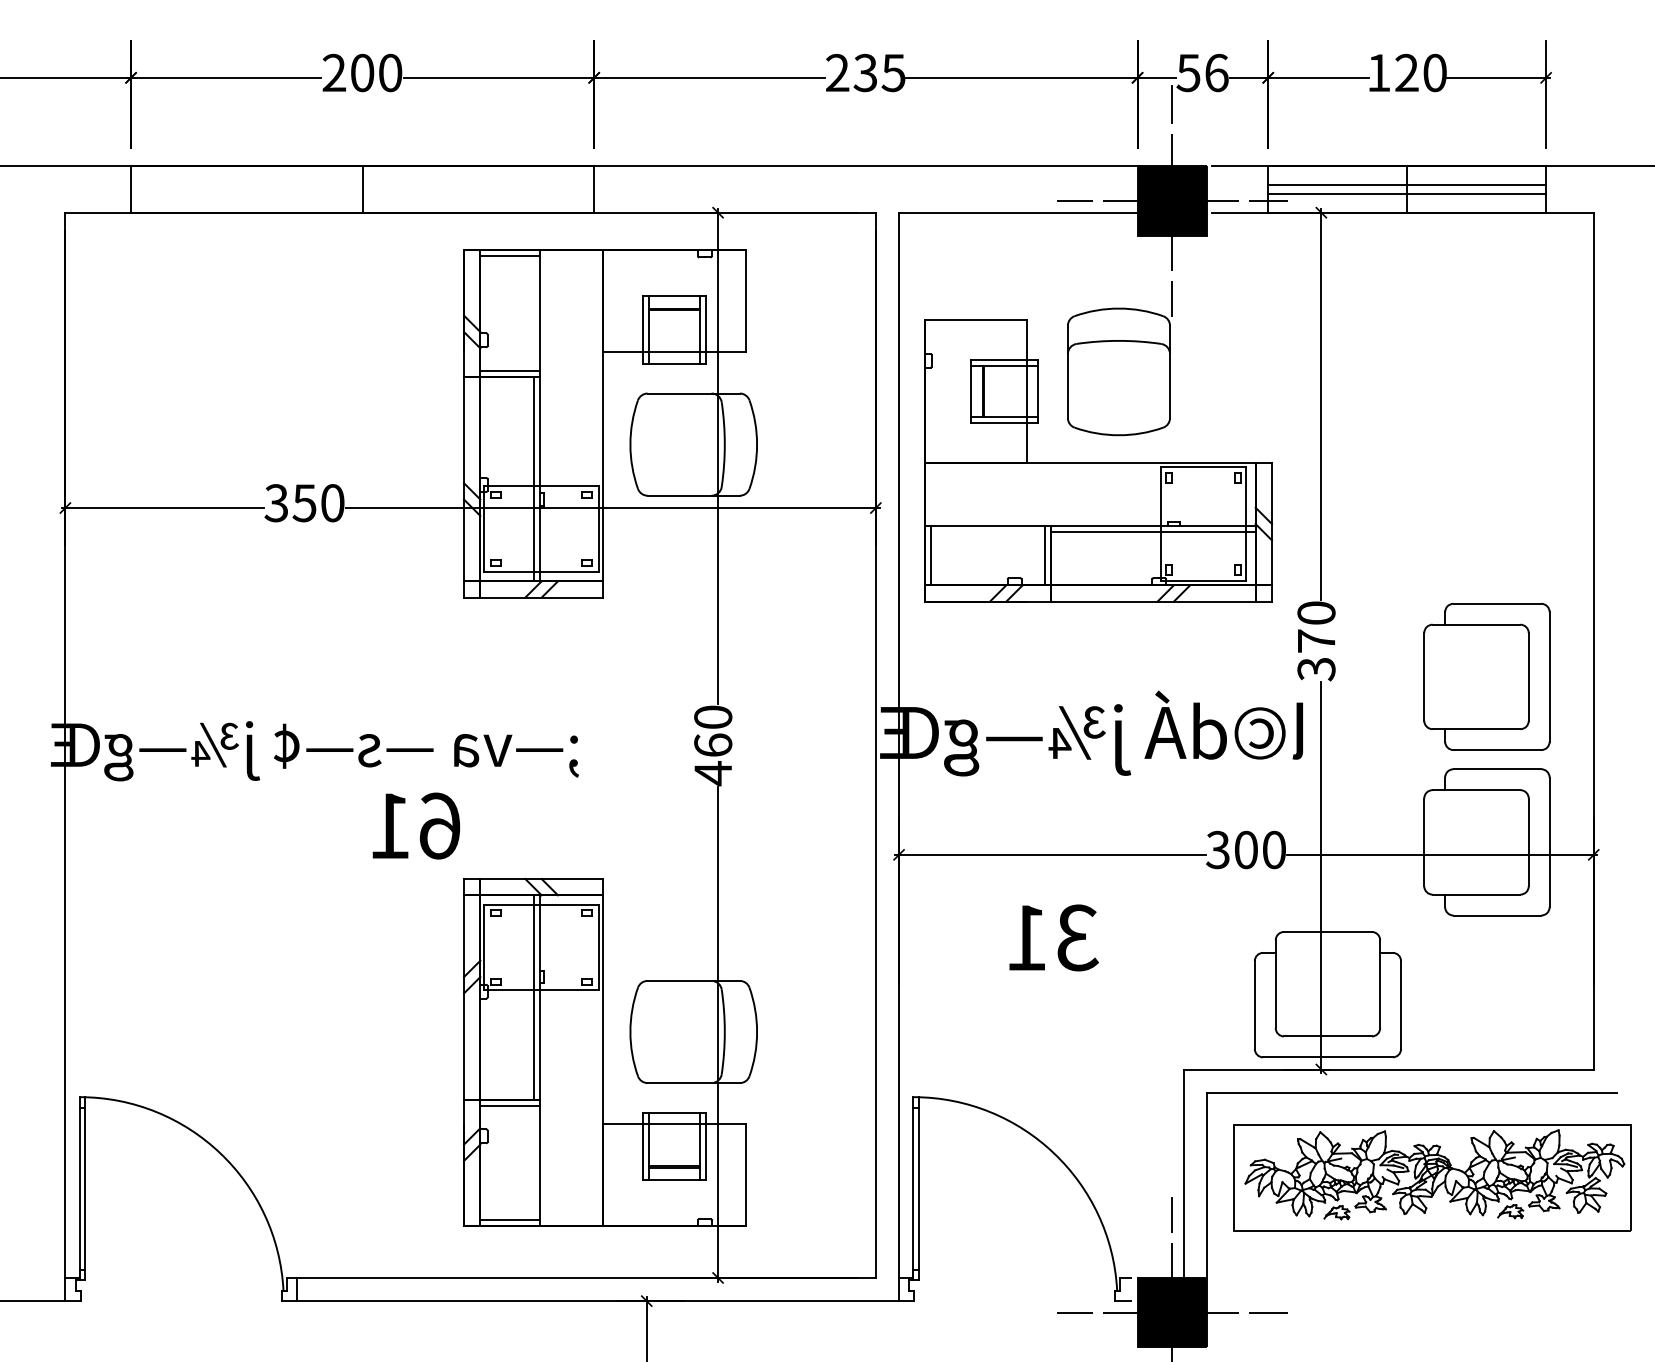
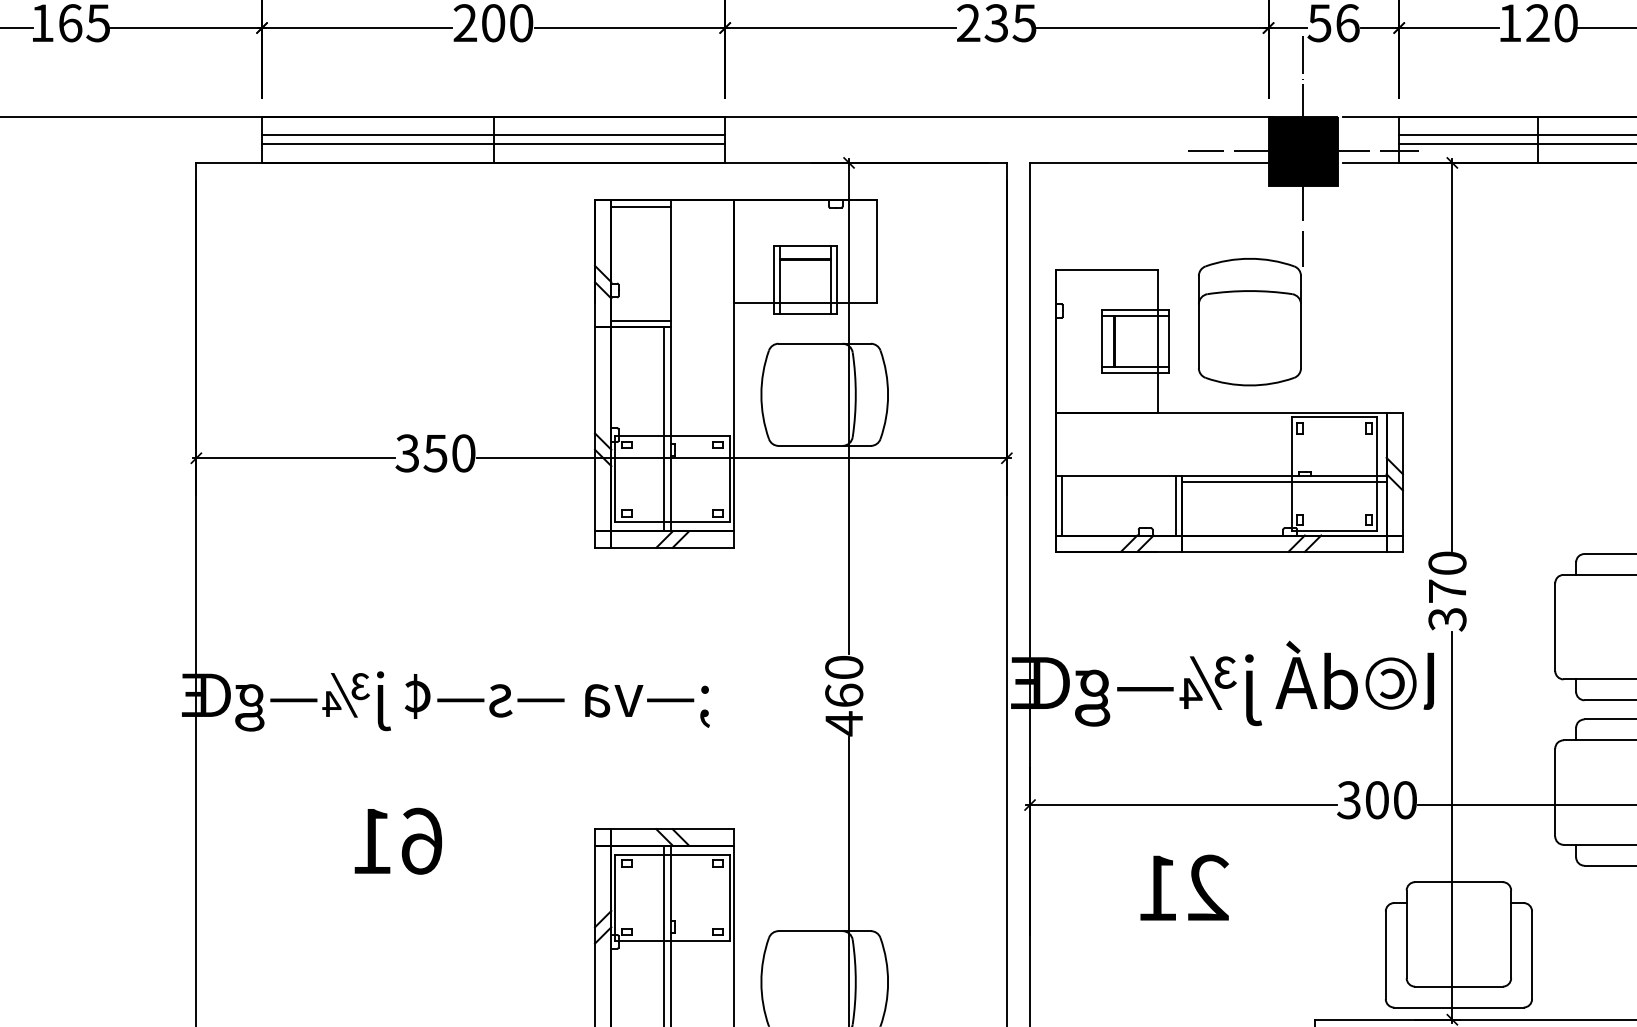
line: (362, 184) -> (493, 134), added
line: (362, 194) -> (493, 144), added
text: (416, 825) -> (398, 840), moved
text: (1077, 937) -> (1208, 887), 31 -> 21

